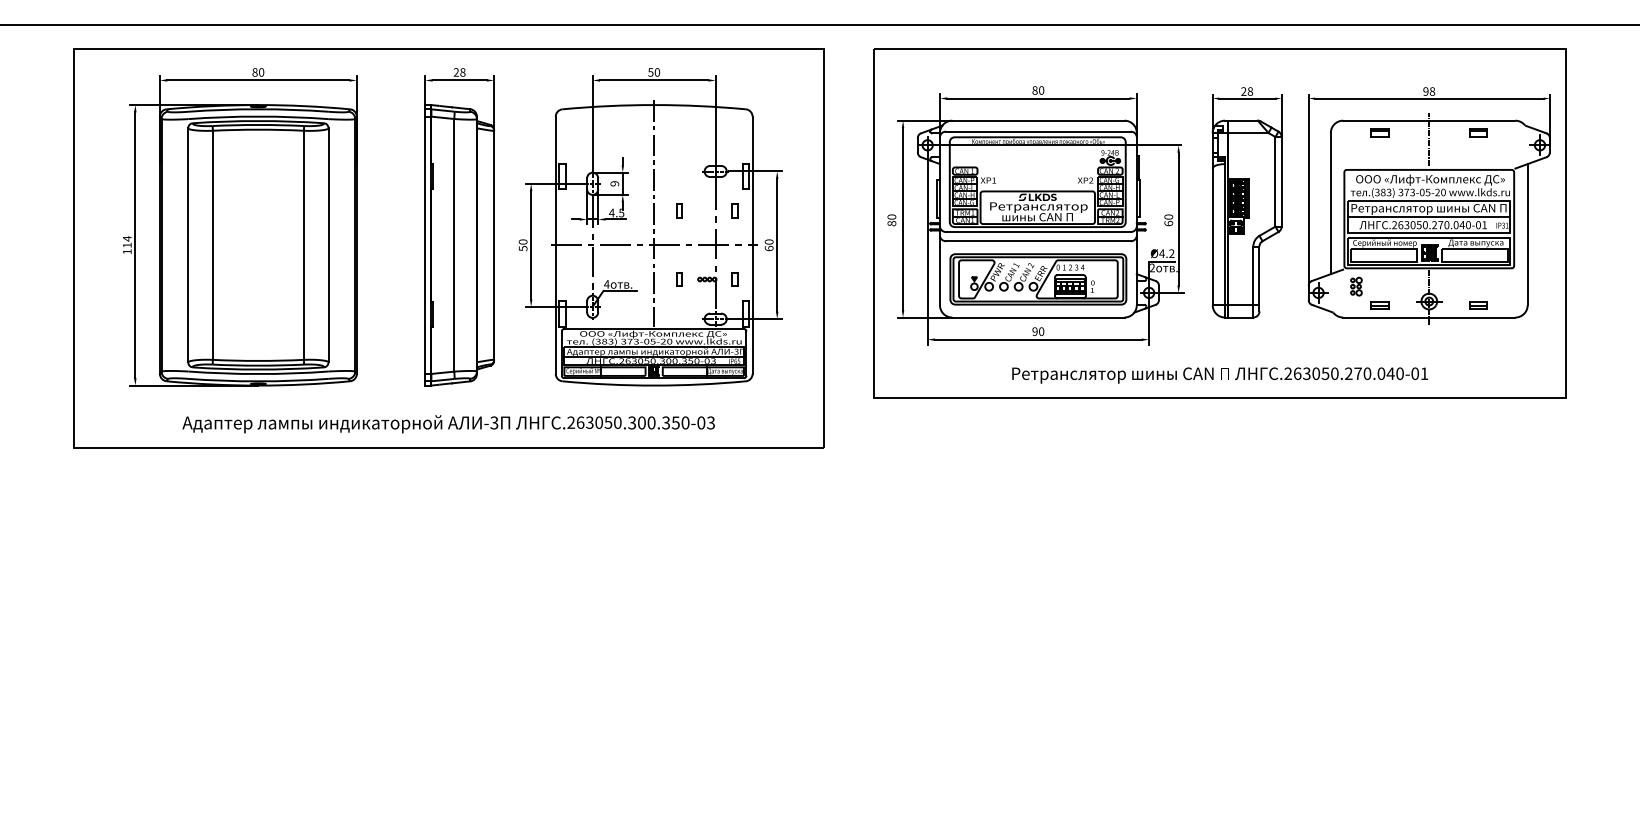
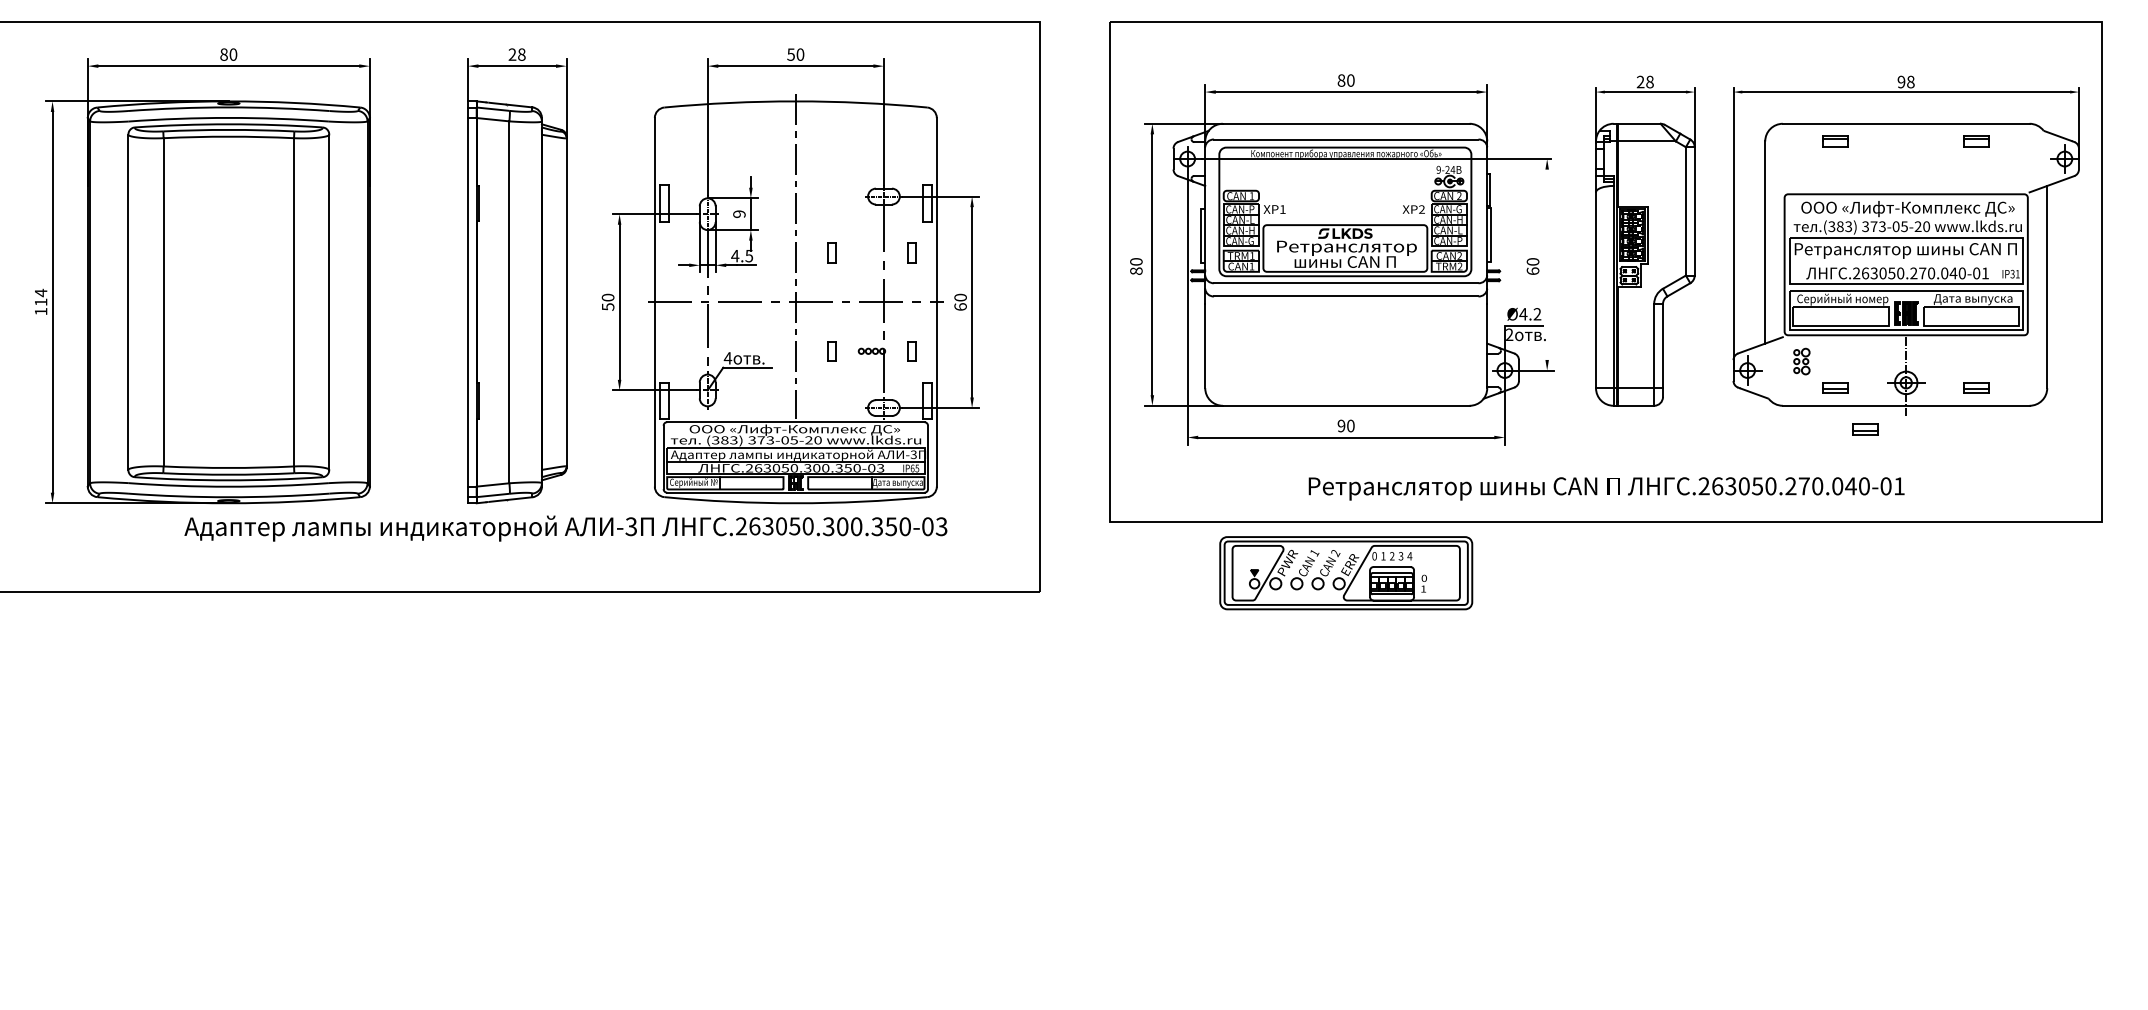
line: (1429, 139) -> (1906, 150), removed
line: (1429, 216) -> (1906, 261), removed
line: (1178, 218) -> (1546, 263), removed
part: (1038, 279) -> (1346, 573), moved
part: (1400, 334) -> (1865, 430), added
text: (448, 424) -> (565, 528), moved

